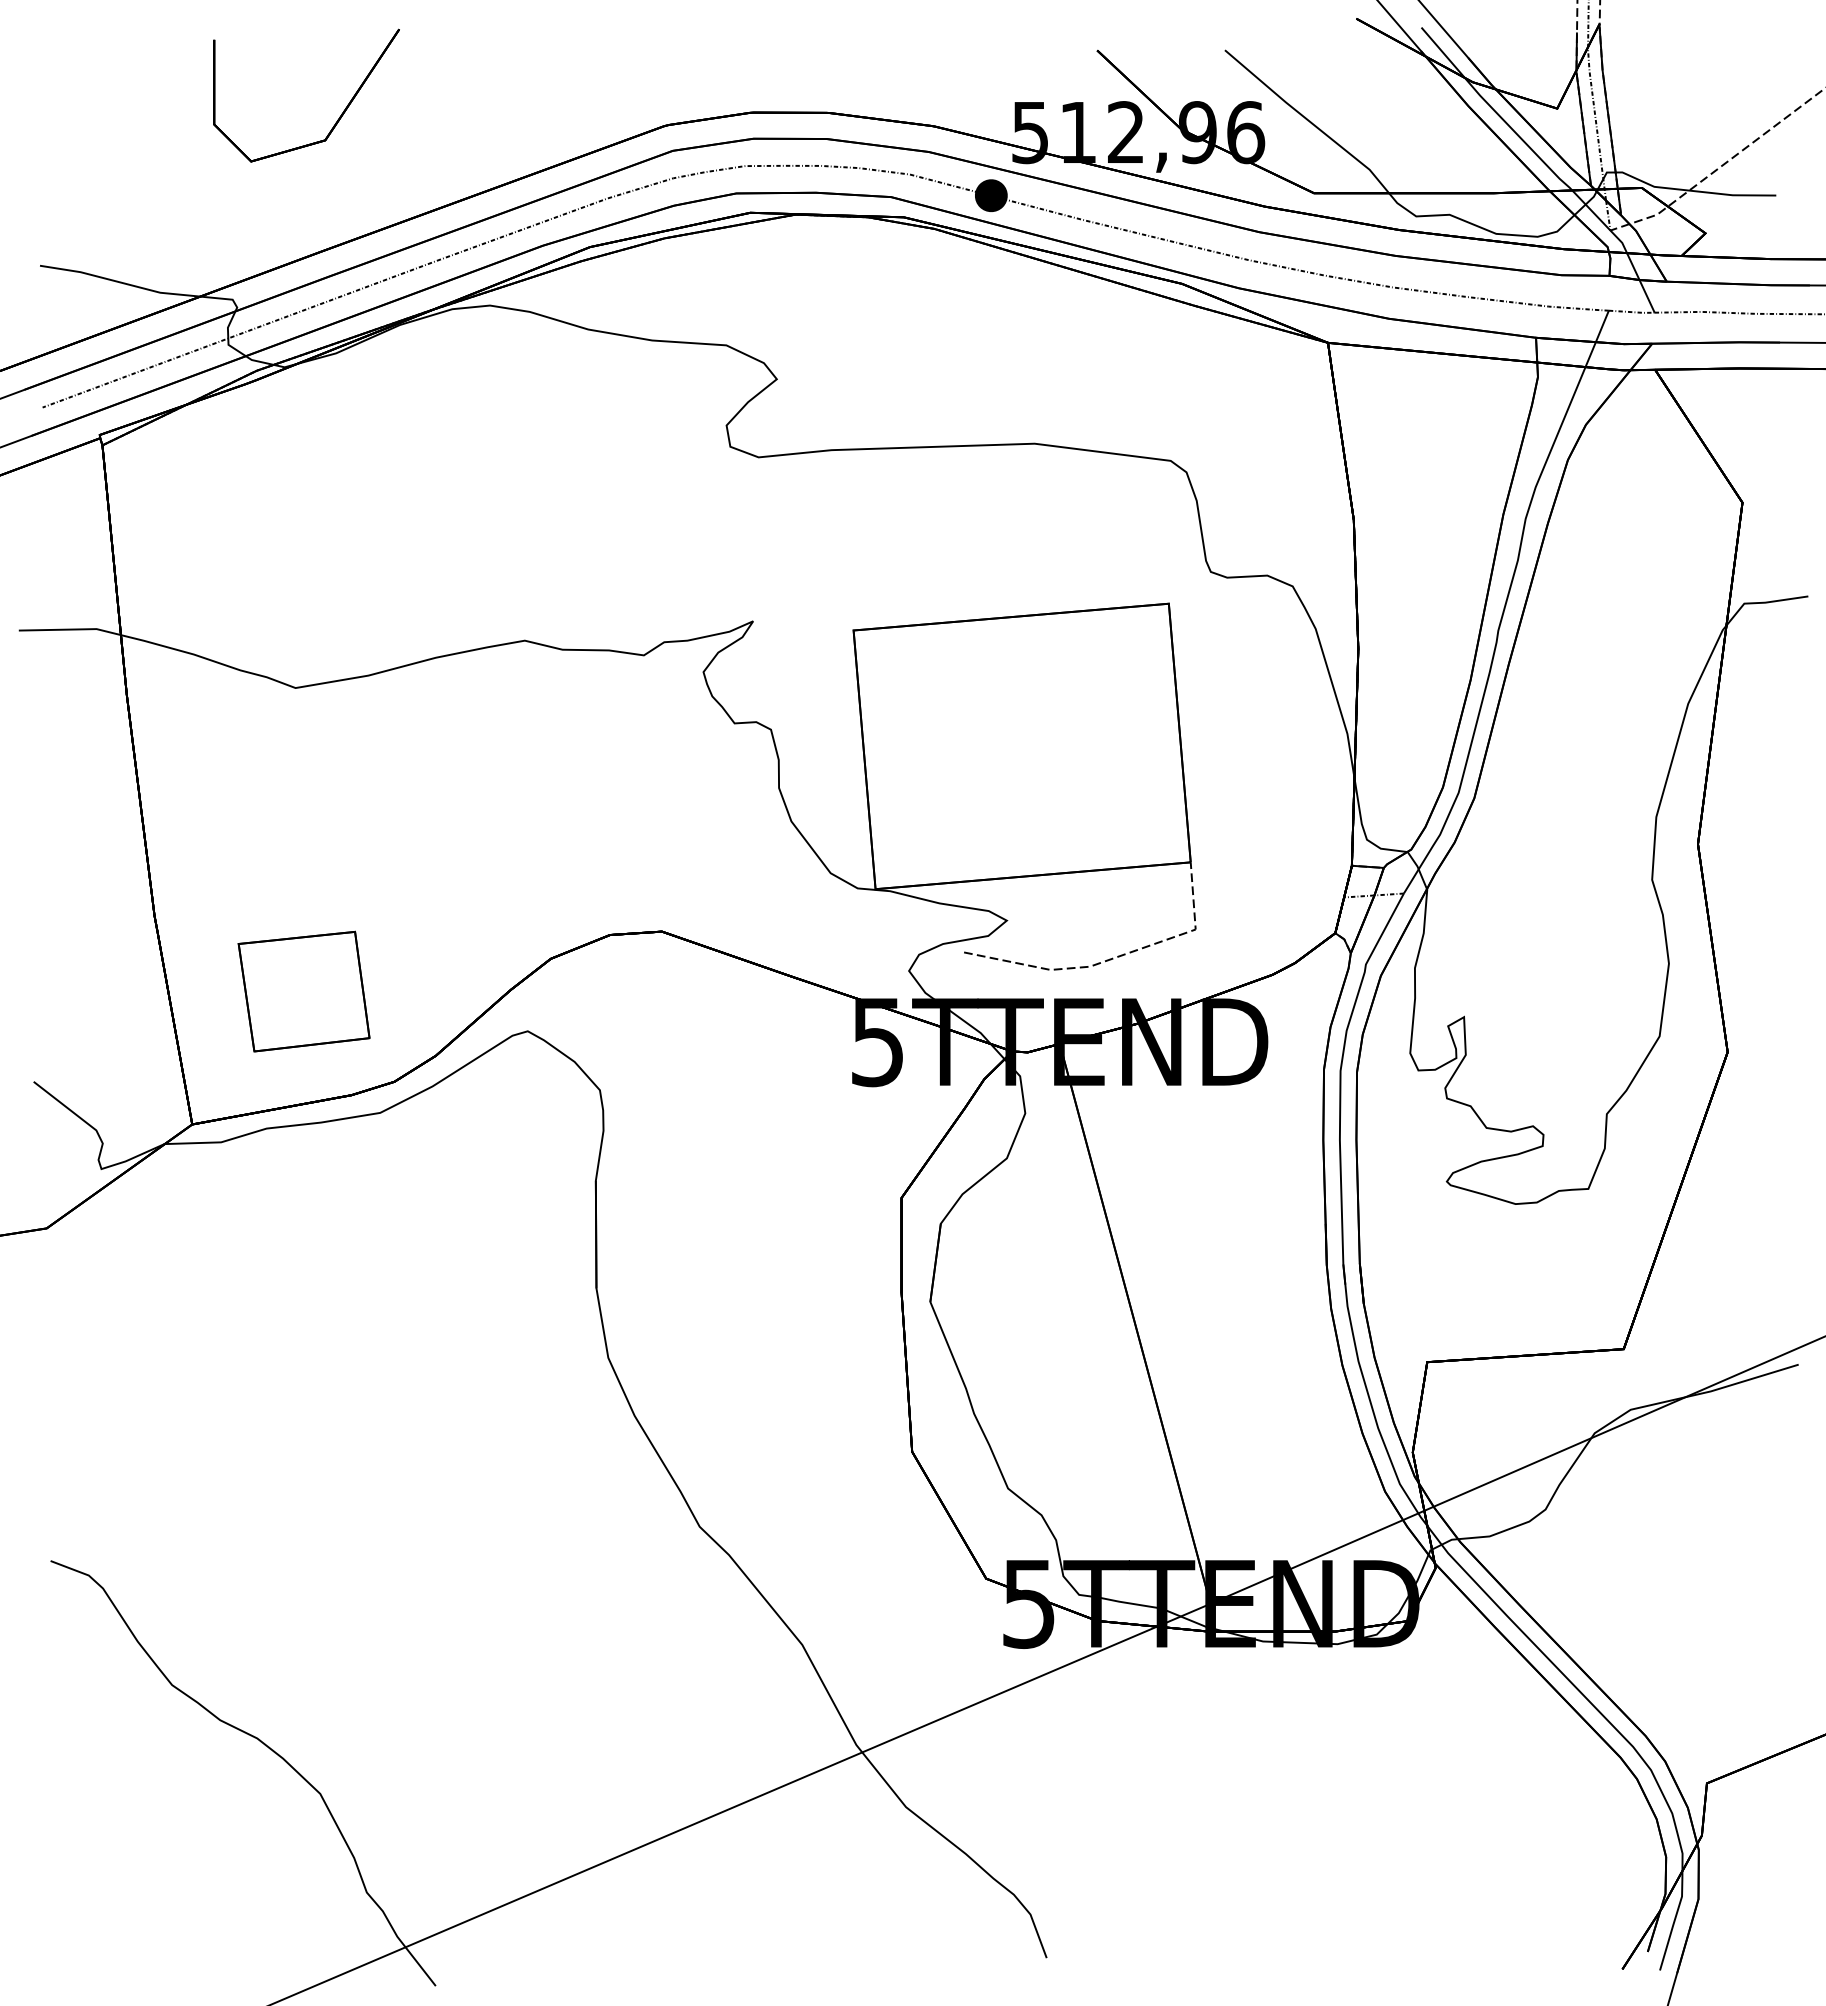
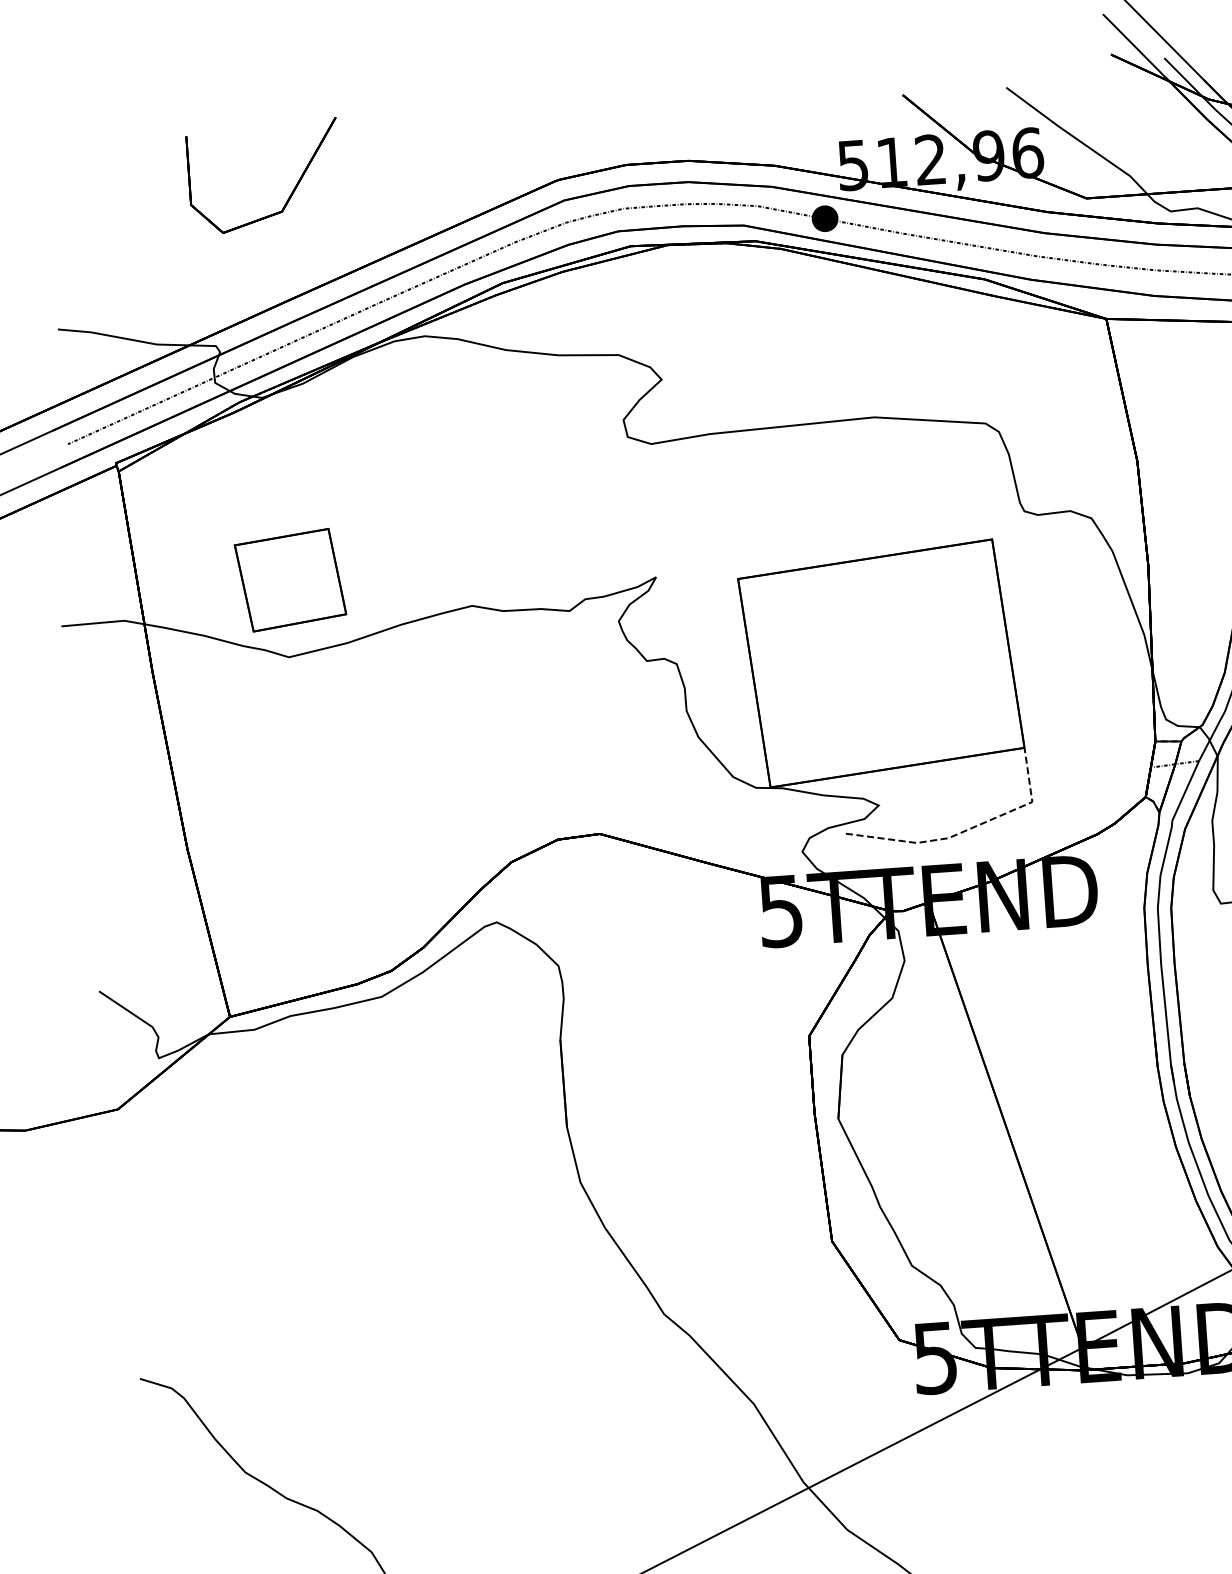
part: (303, 991) -> (290, 580), moved

